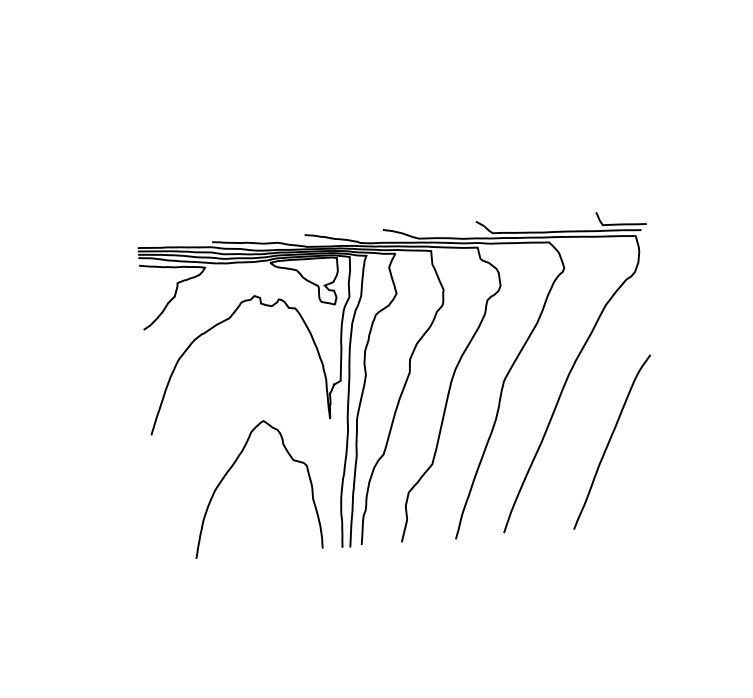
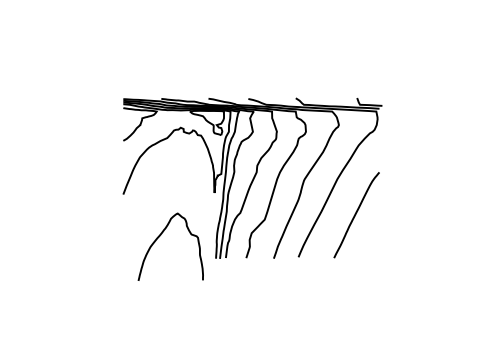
curve: (233, 468) -> (160, 236), moved

